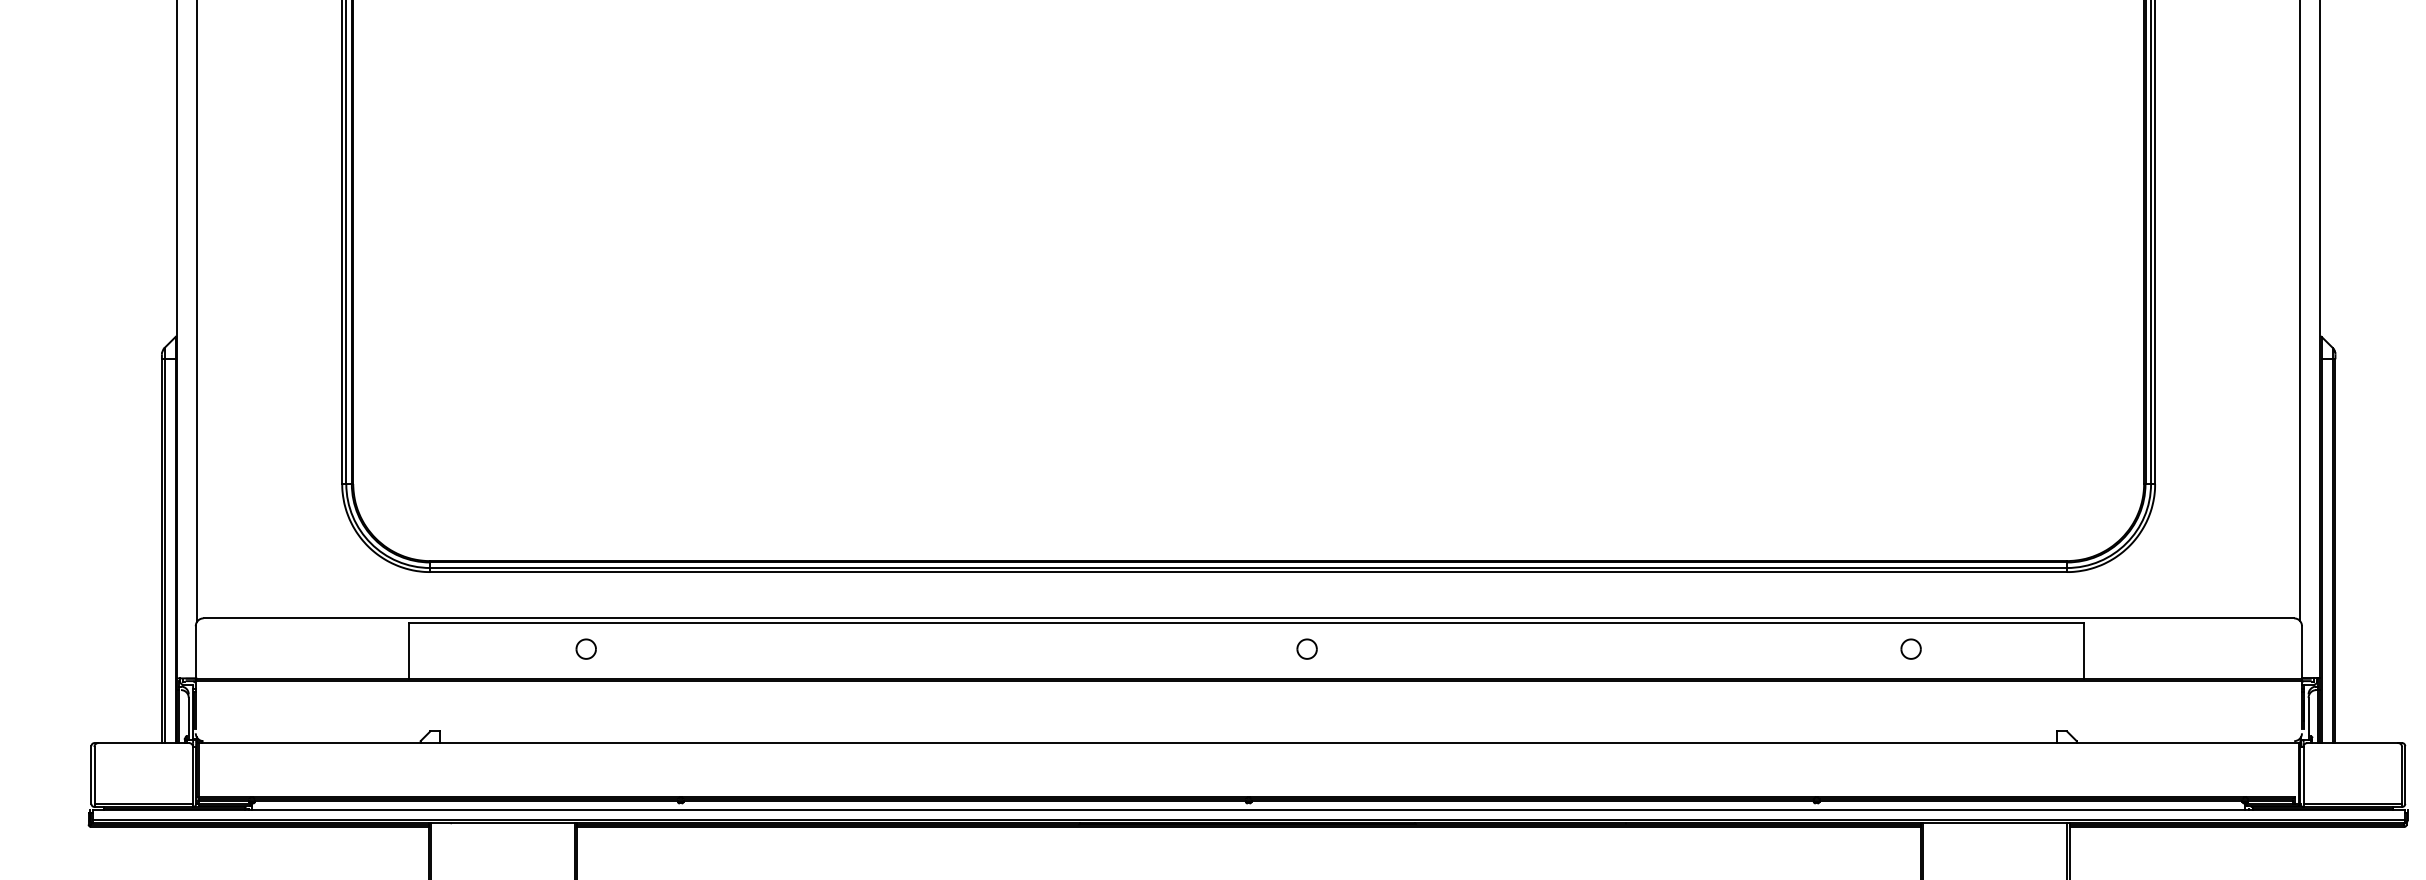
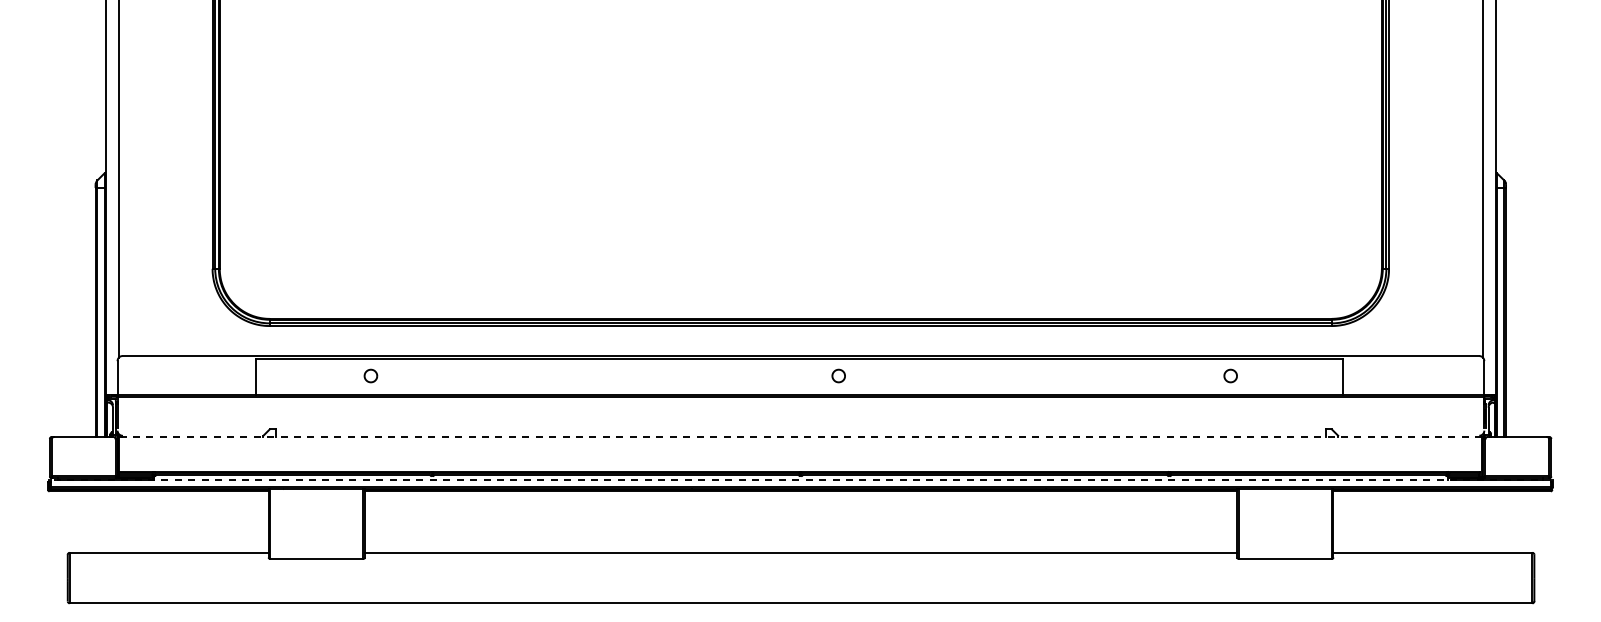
line: (1248, 742) -> (800, 436), solid -> dashed
line: (1248, 810) -> (800, 480), solid -> dashed

